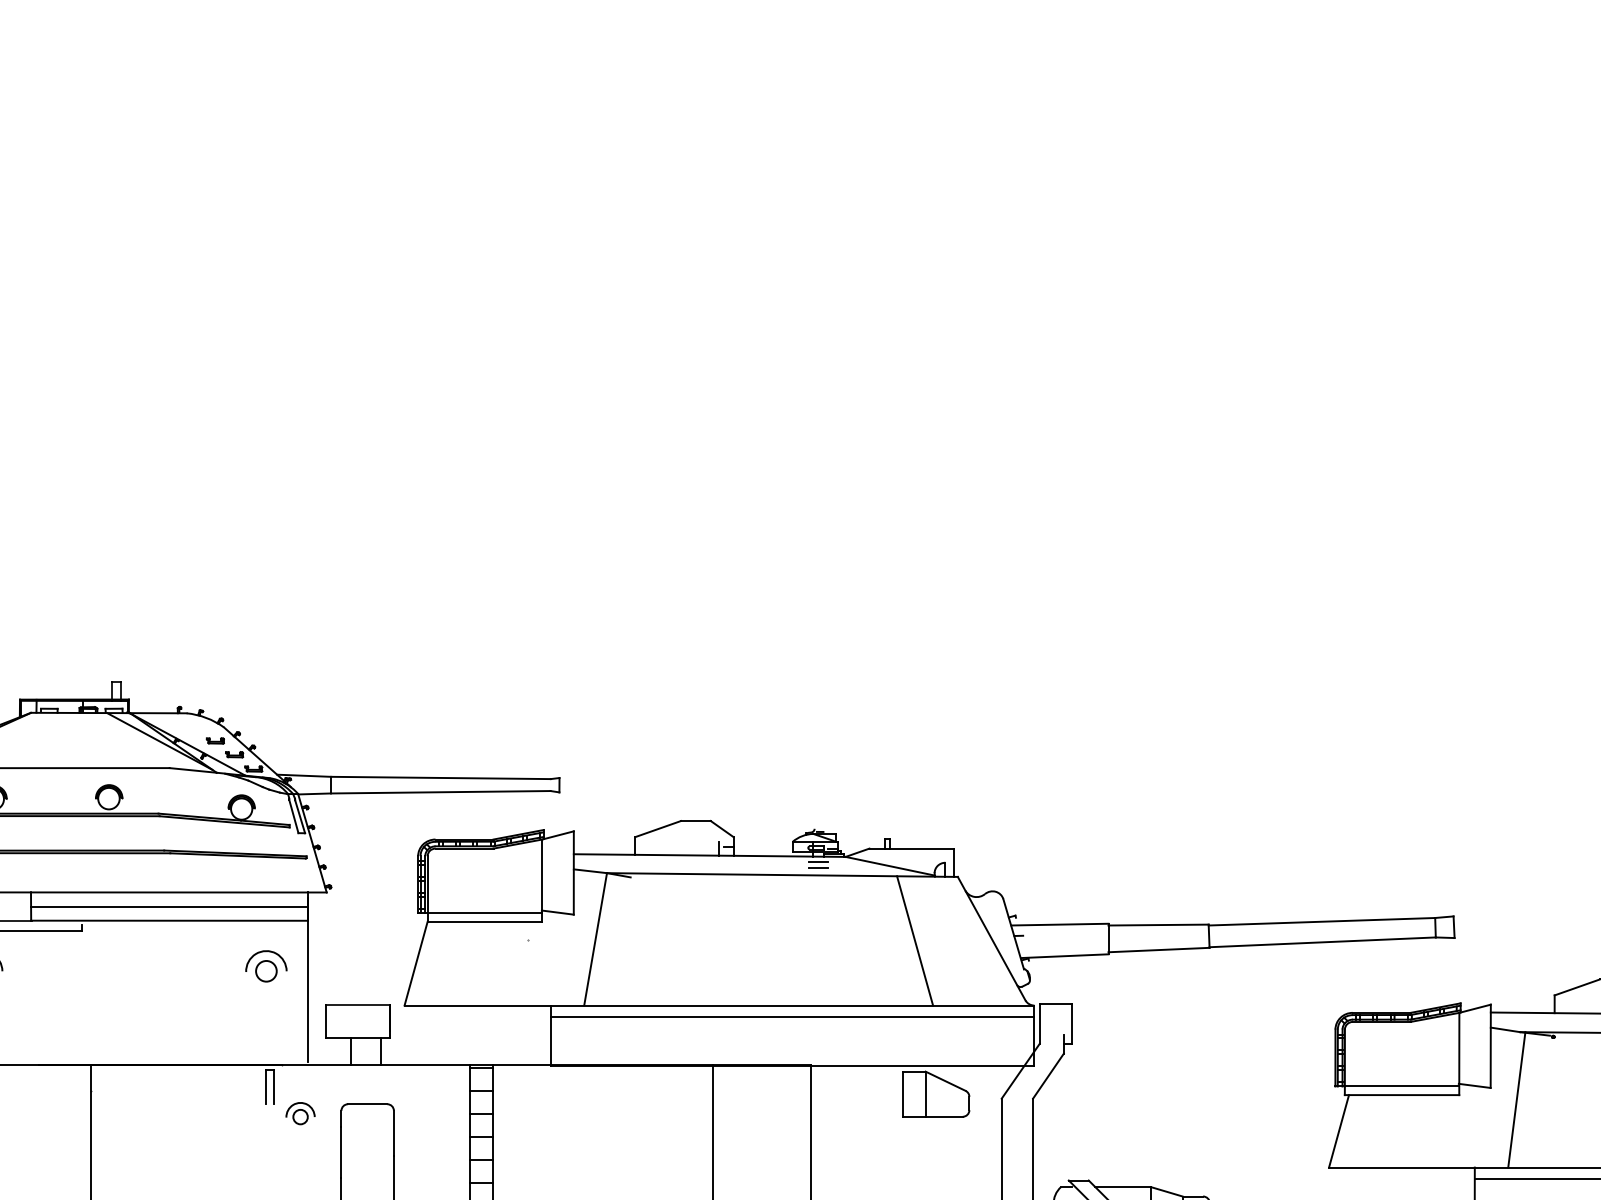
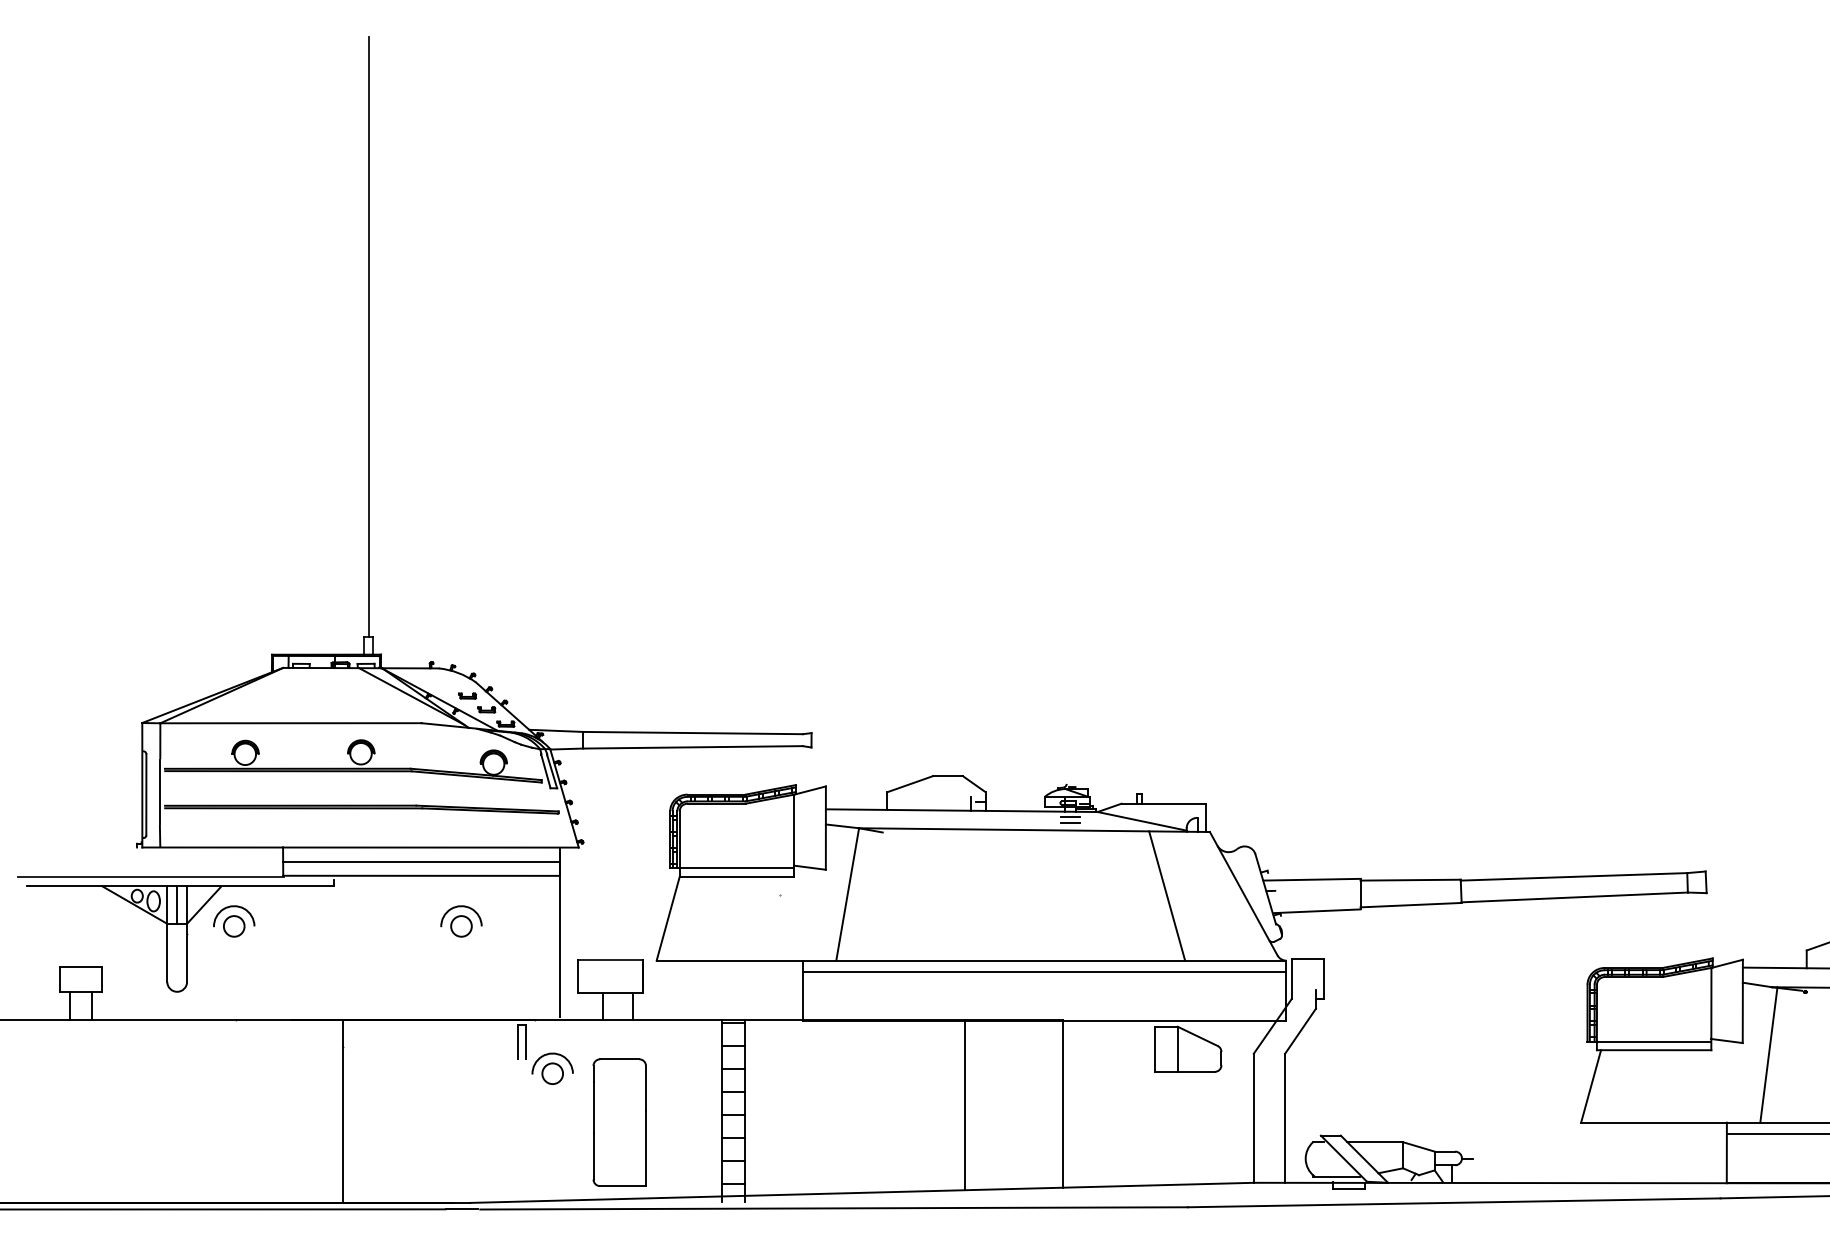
line: (116, 381) -> (368, 336), added
part: (266, 966) -> (461, 921), moved
part: (300, 1113) -> (552, 1068), size x1.43

